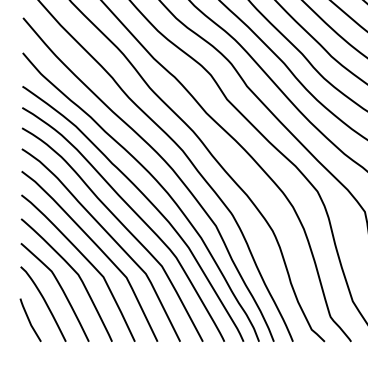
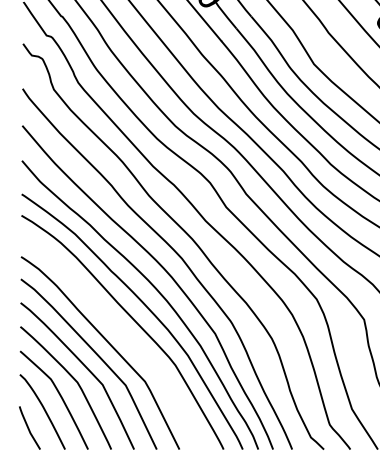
curve: (121, 224) -> (120, 332), removed

